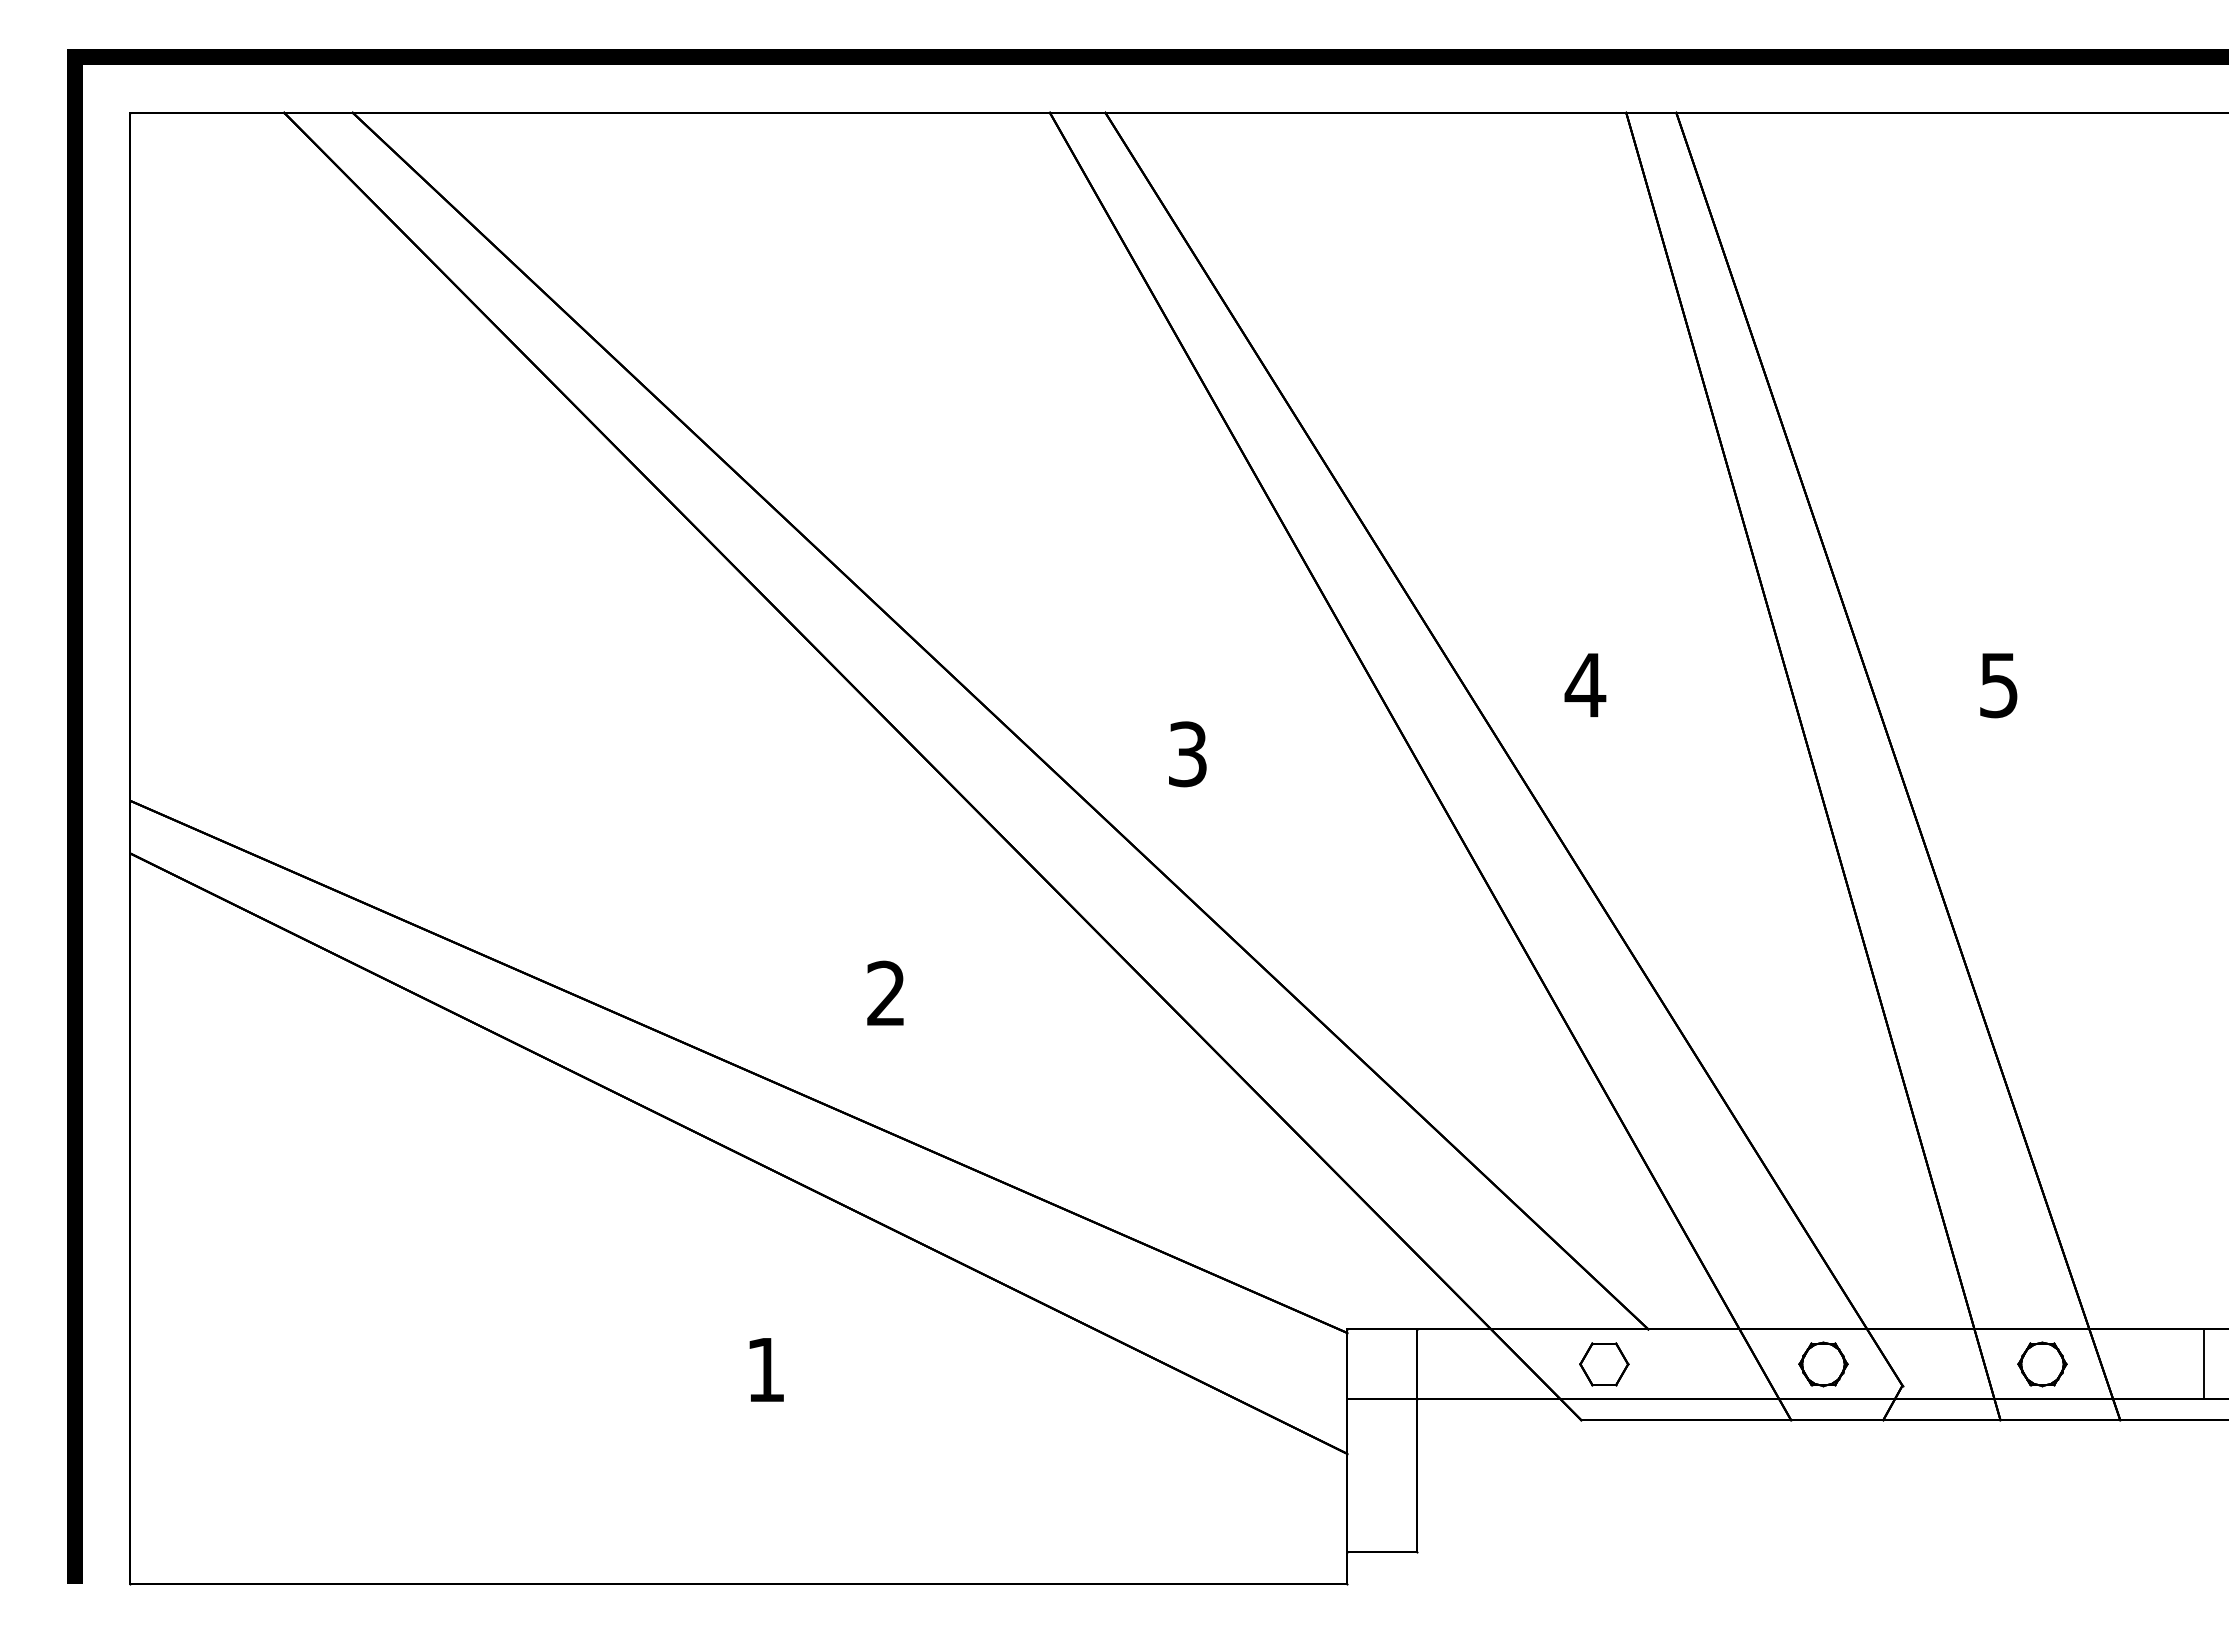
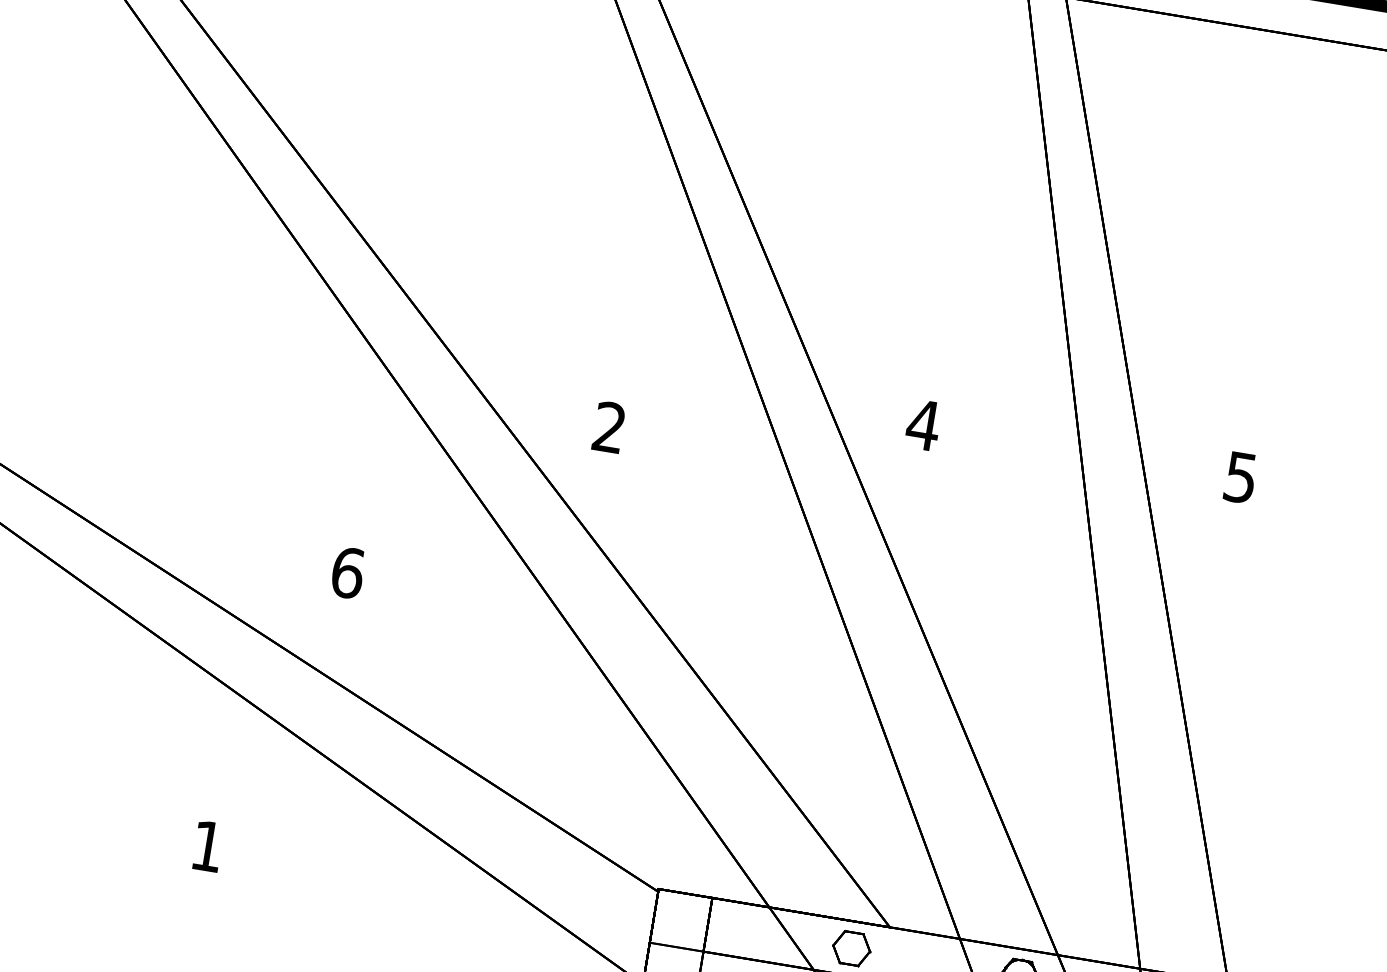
text: (1187, 754) -> (609, 427), 3 -> 2
text: (886, 993) -> (347, 572), 2 -> 6

